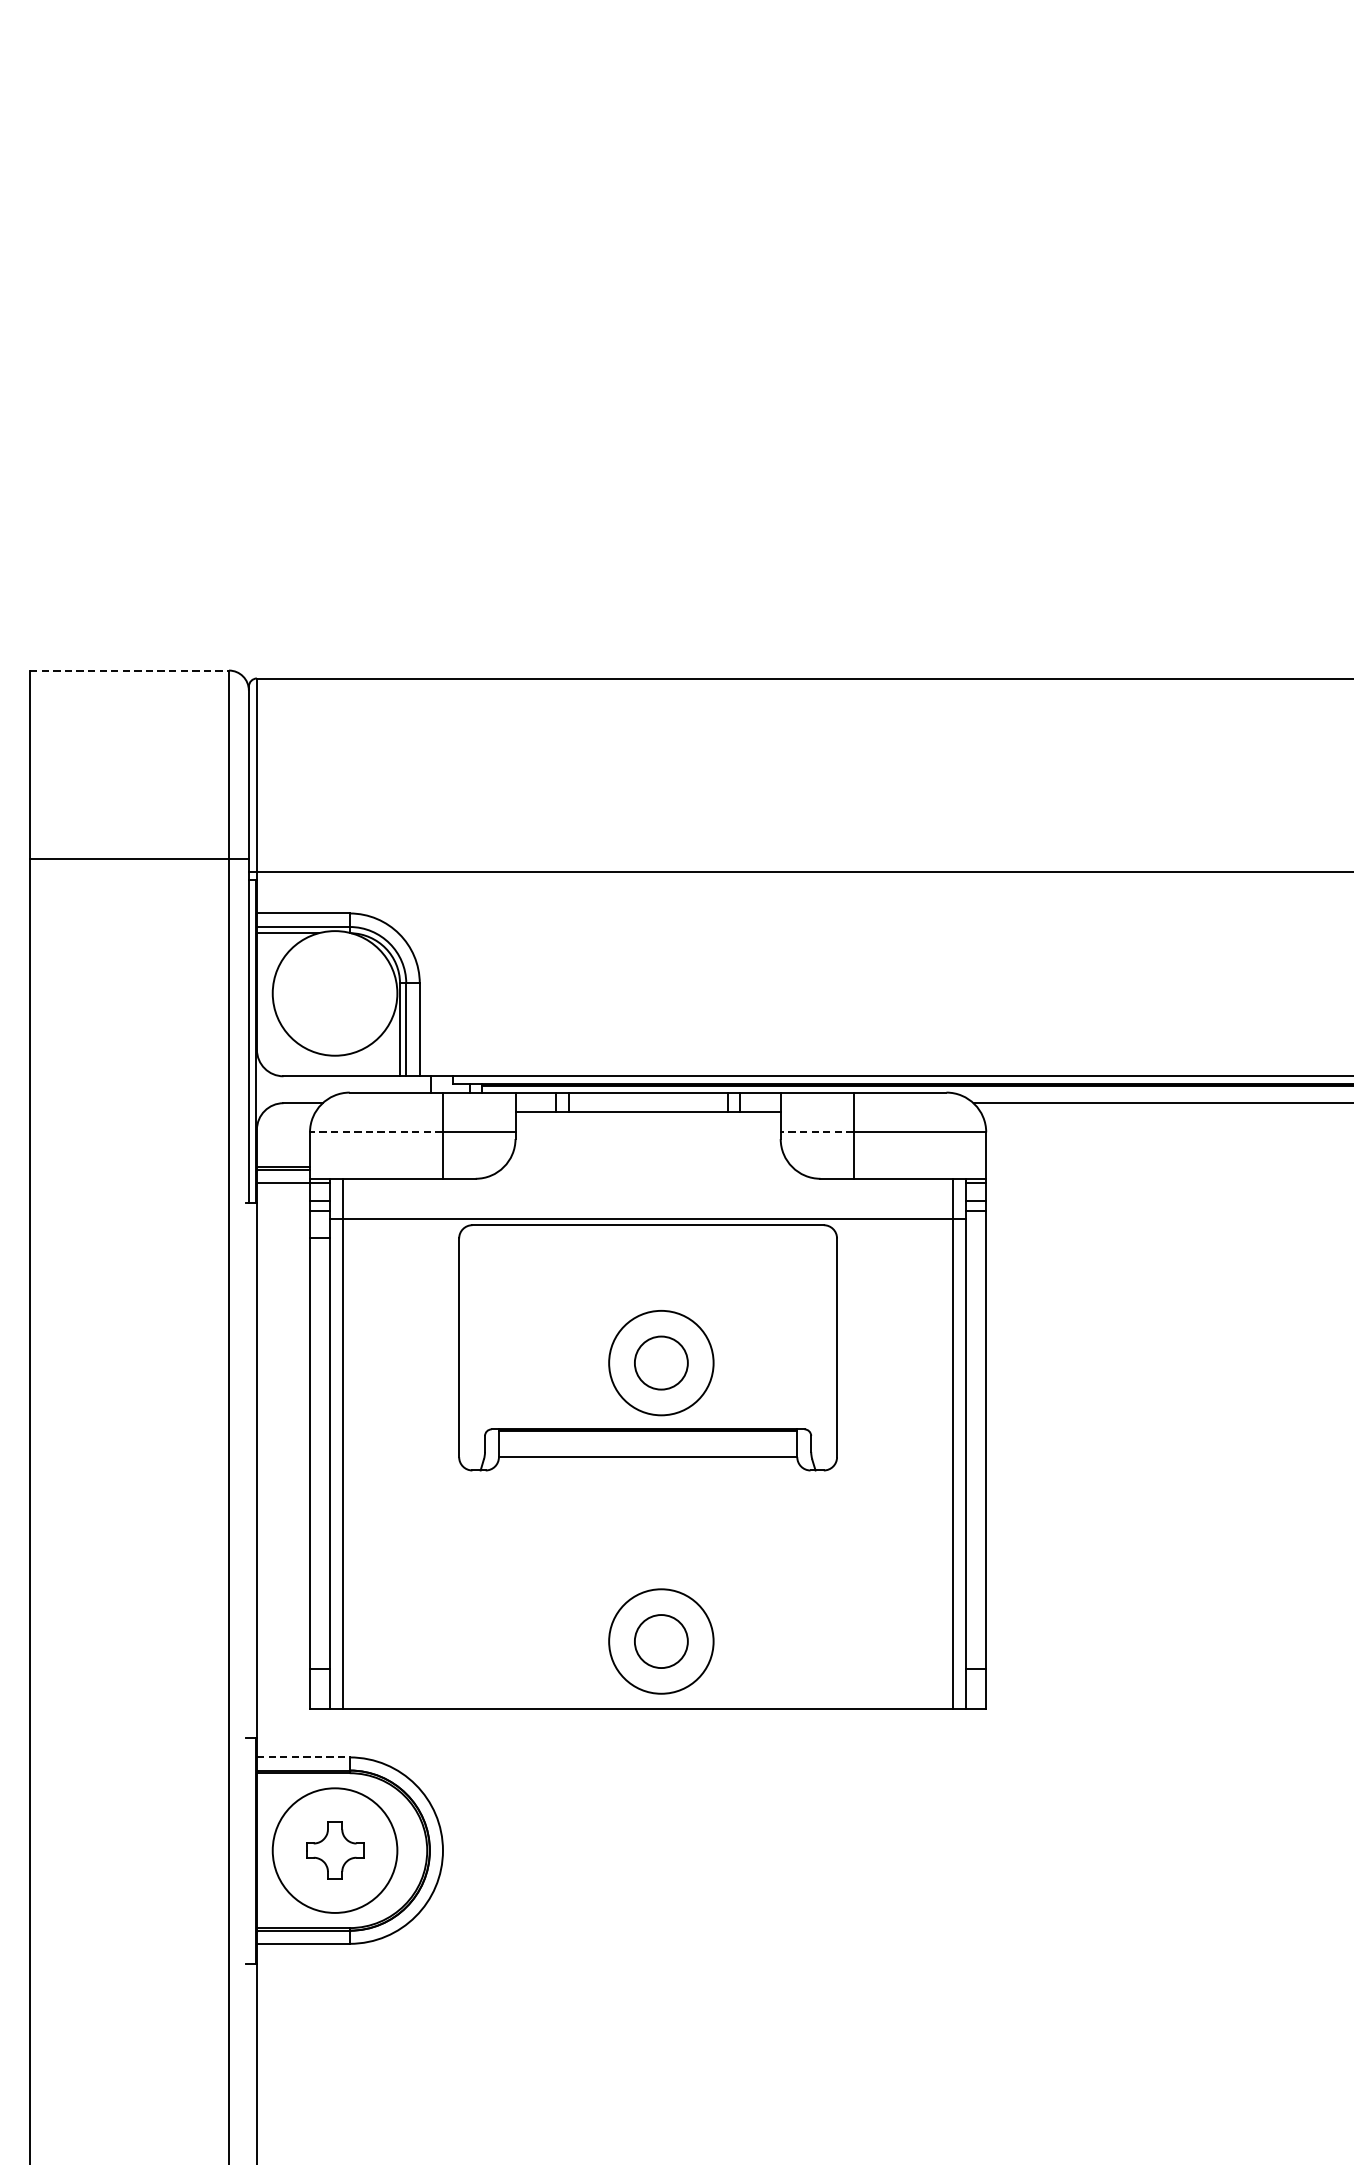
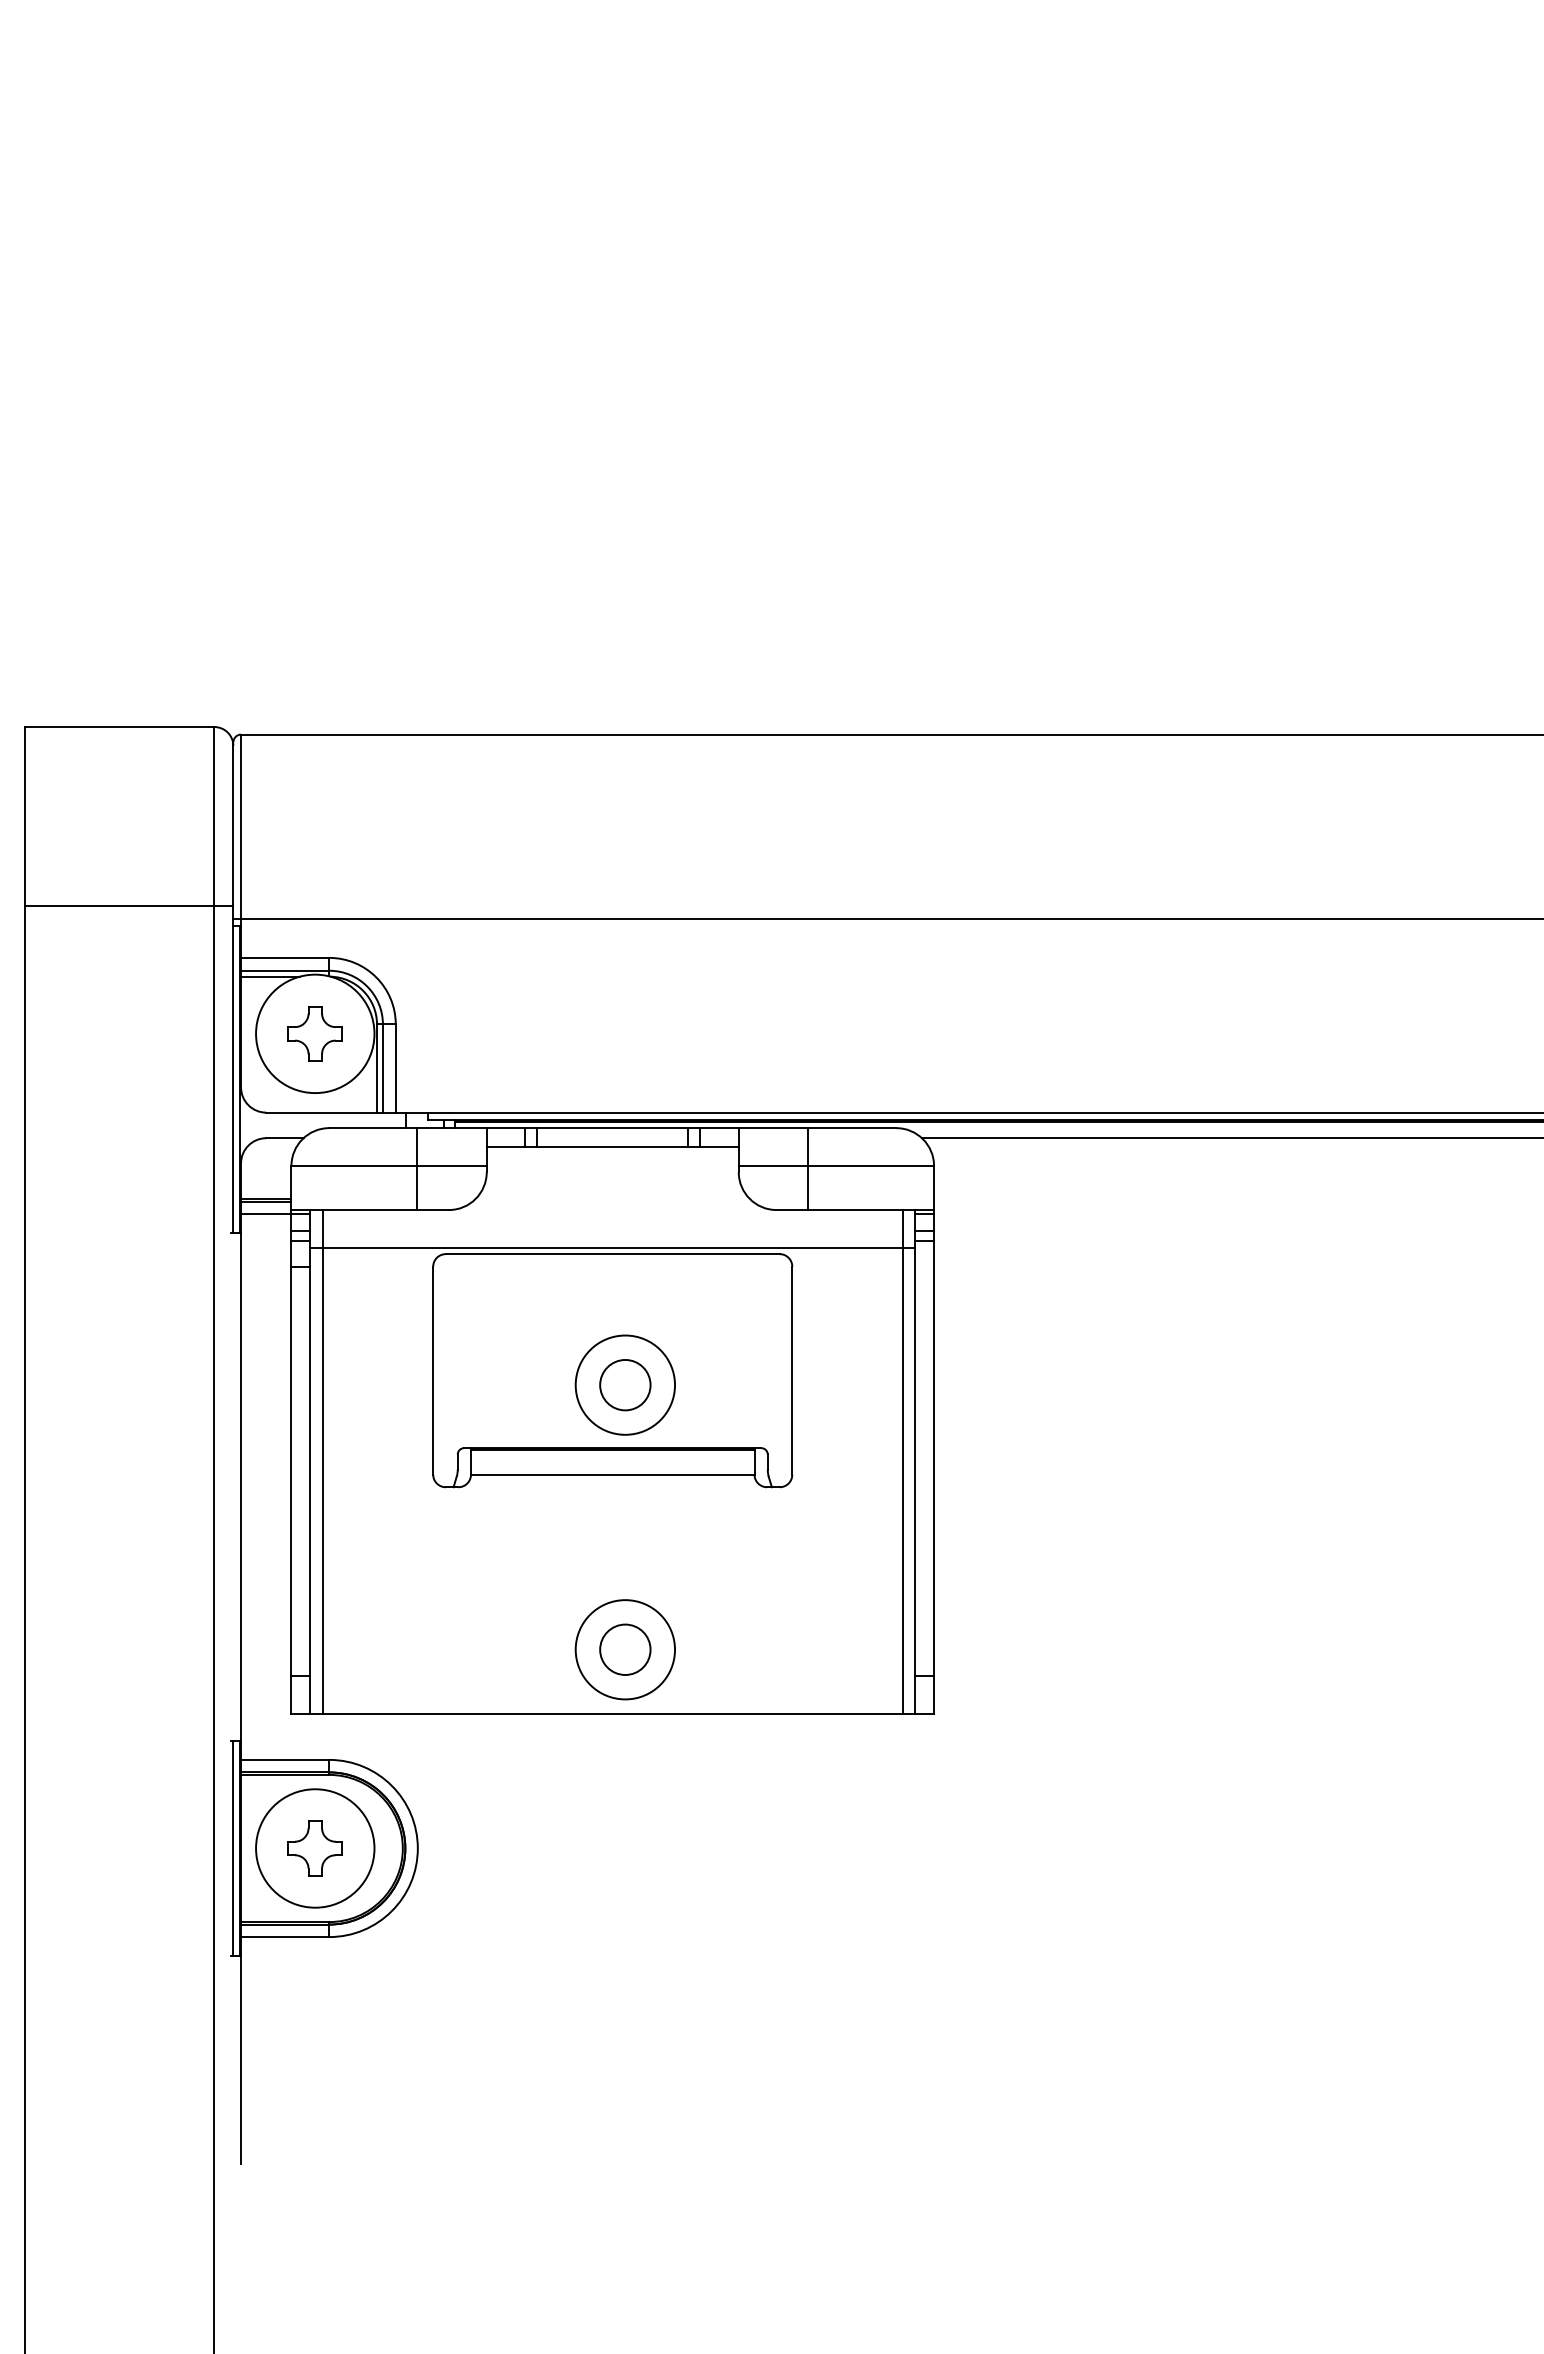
line: (129, 671) -> (119, 727), dashed -> solid
part: (334, 993) -> (314, 1033), added
line: (375, 1131) -> (353, 1165), dashed -> solid
line: (817, 1131) -> (773, 1165), dashed -> solid
line: (303, 1756) -> (285, 1759), dashed -> solid
line: (249, 1850) -> (233, 1848), added

